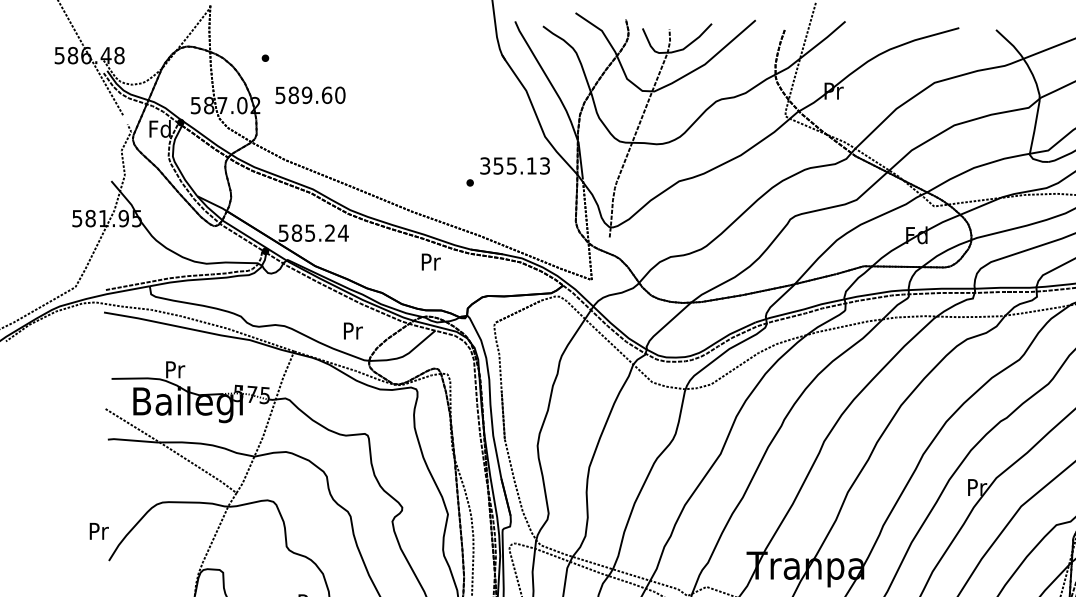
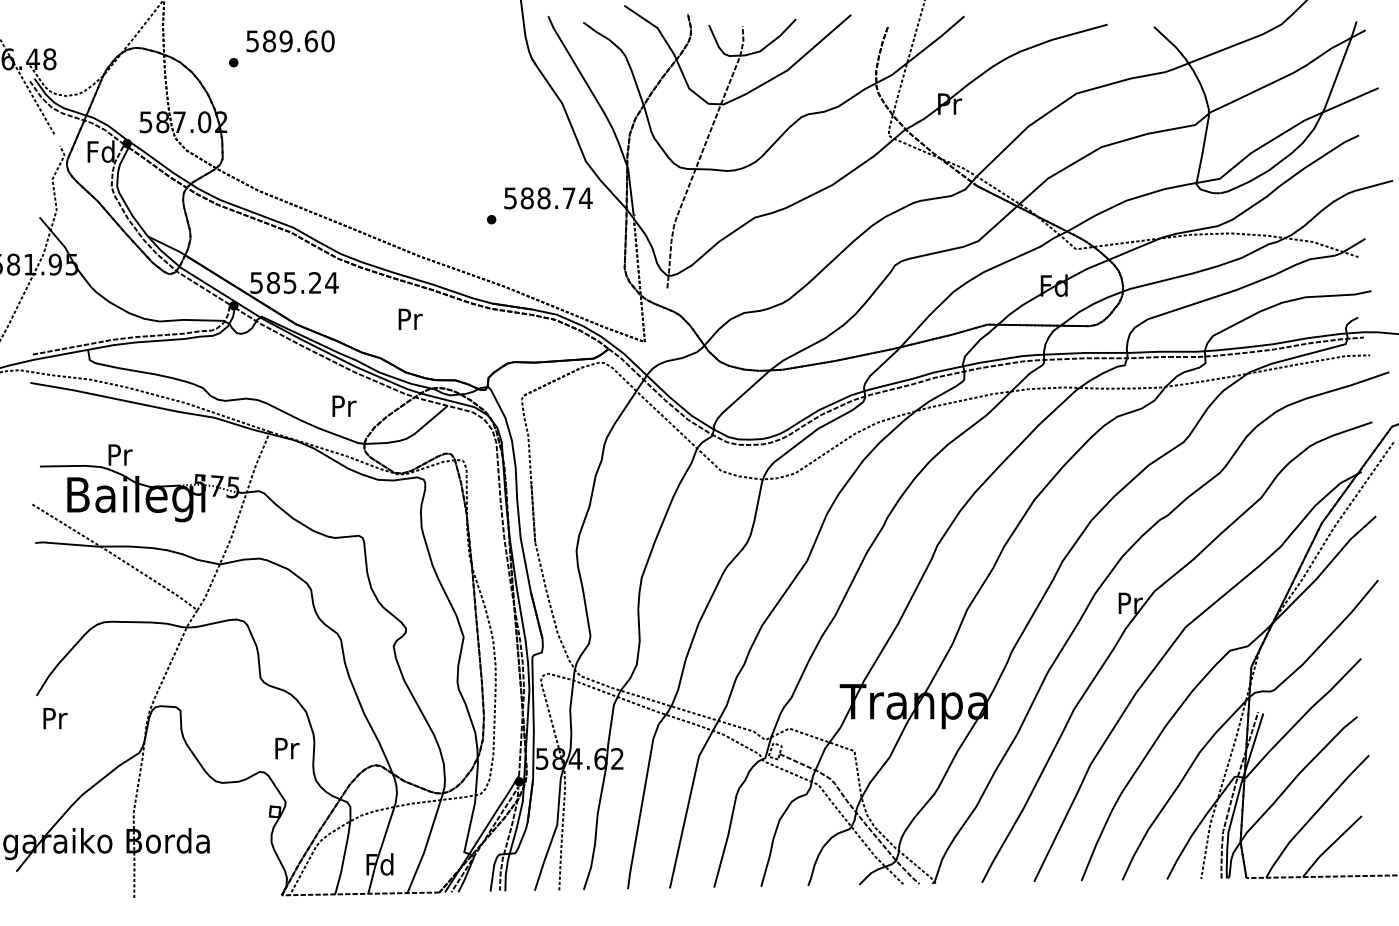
text: (310, 95) -> (290, 41), moved
text: (515, 166) -> (548, 198), 355.13 -> 588.74
text: (431, 261) -> (410, 318), moved
text: (99, 531) -> (55, 718), moved

